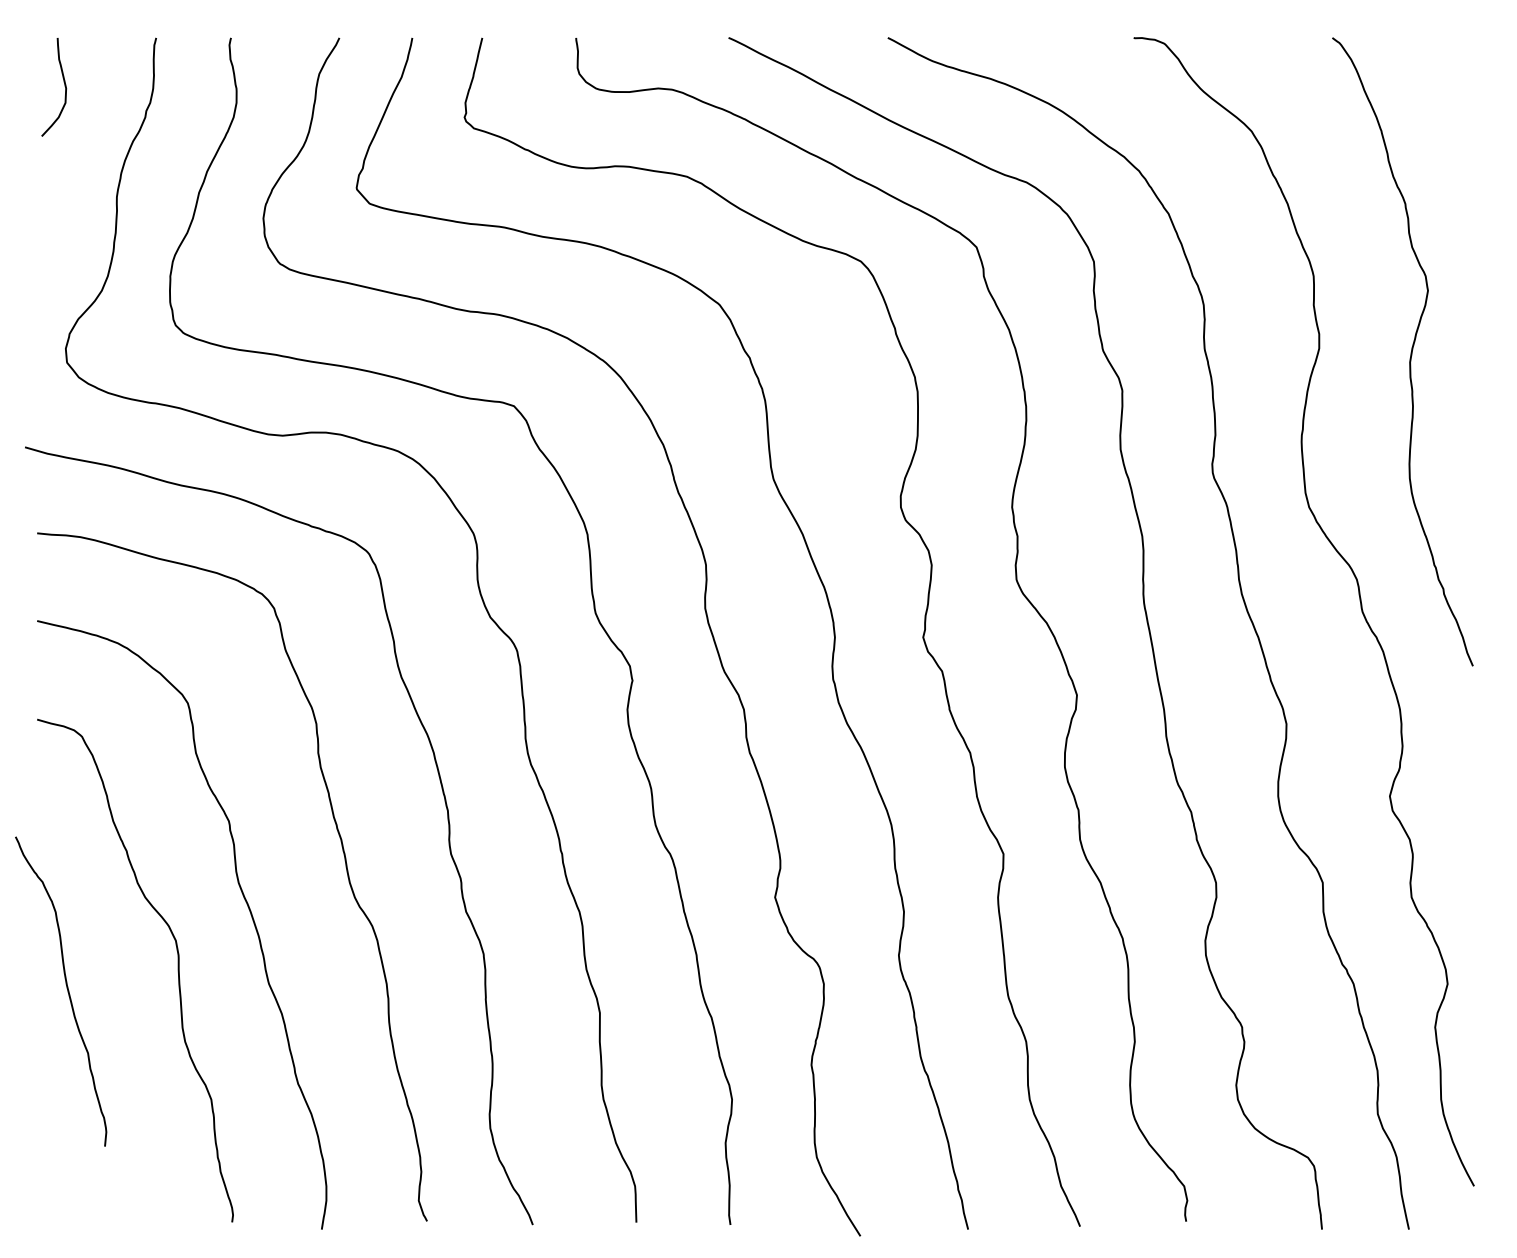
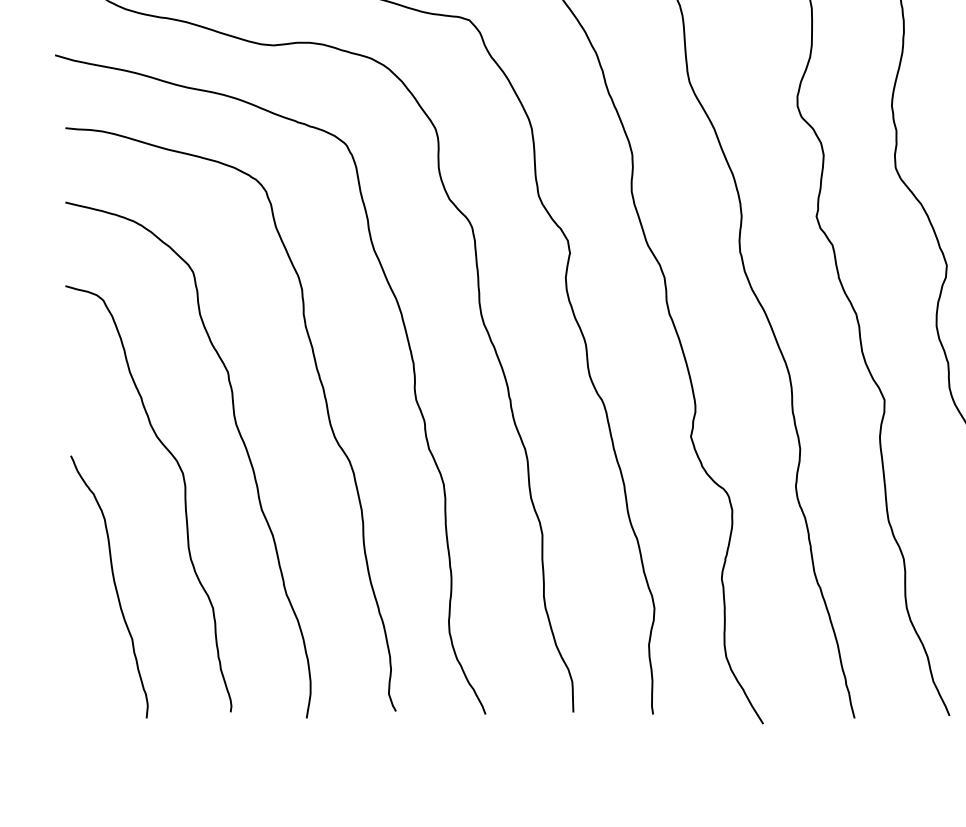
curve: (66, 988) -> (114, 584), moved

